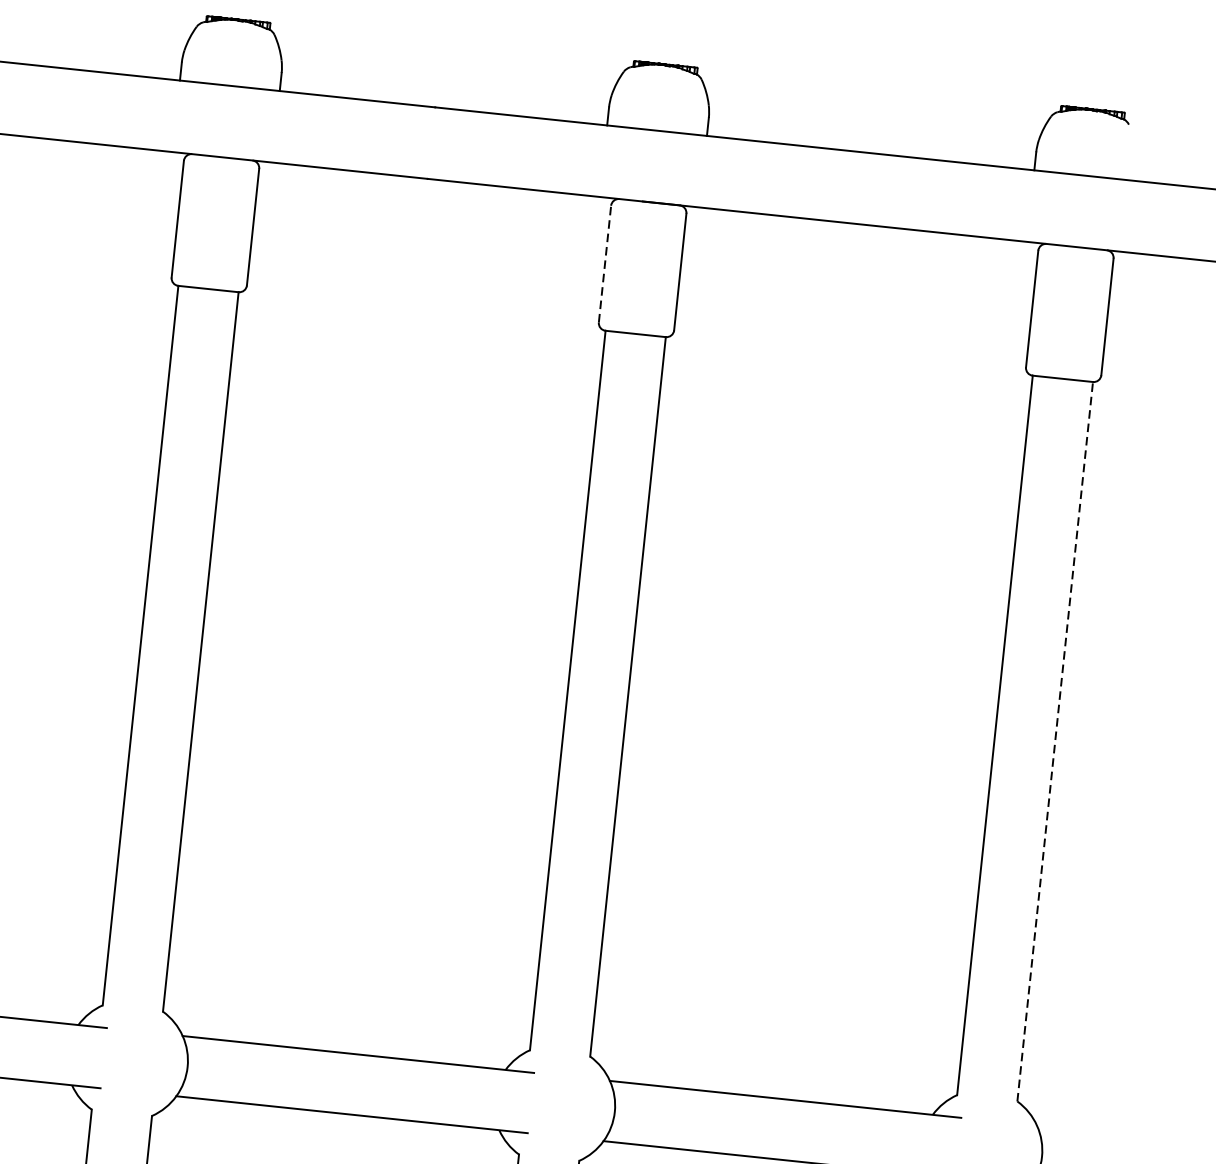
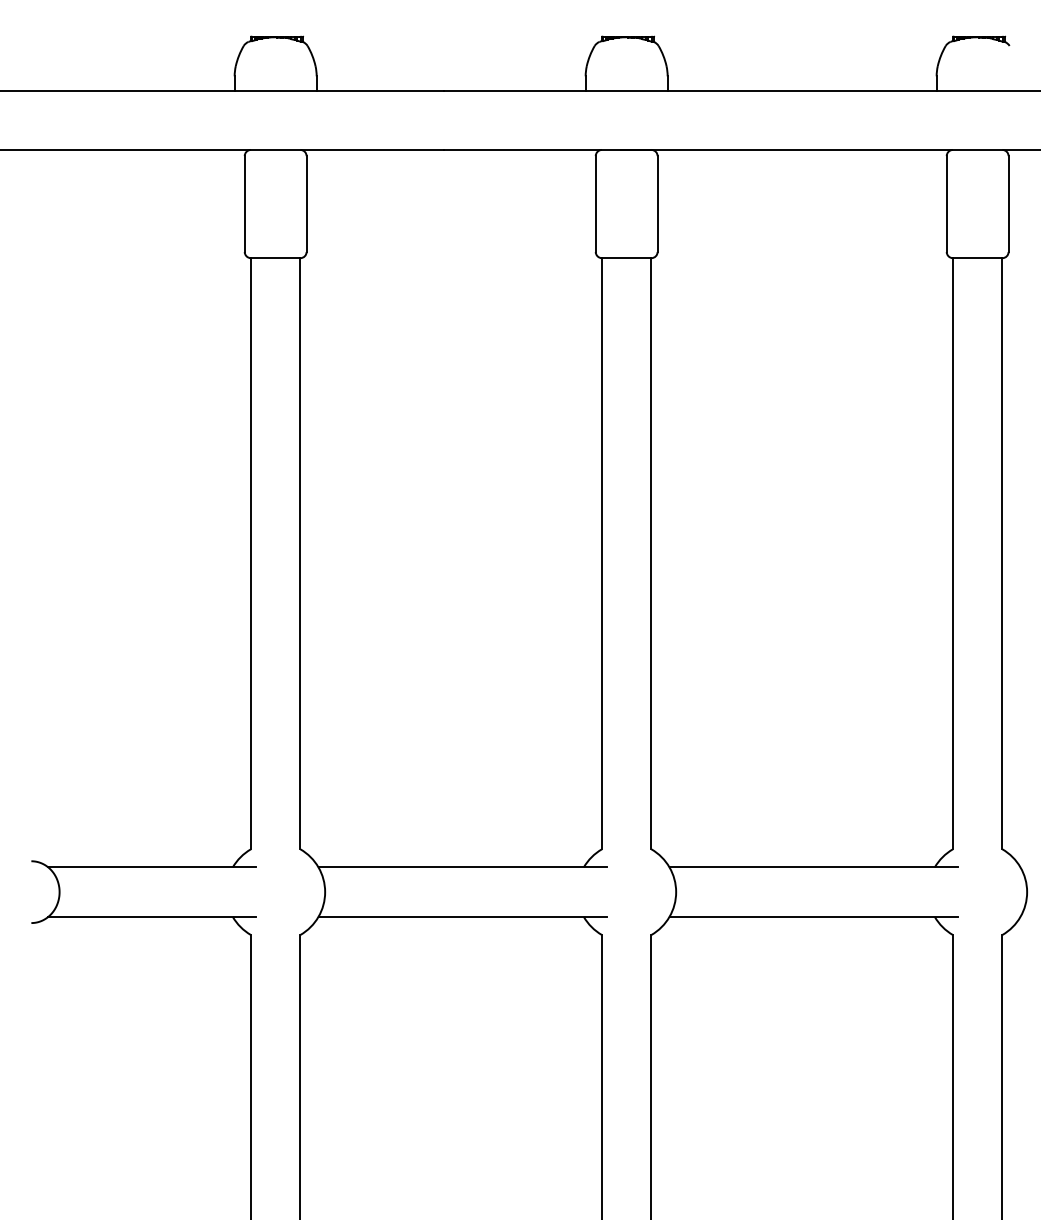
line: (604, 264) -> (595, 204), dashed -> solid
line: (1055, 741) -> (1002, 553), dashed -> solid

